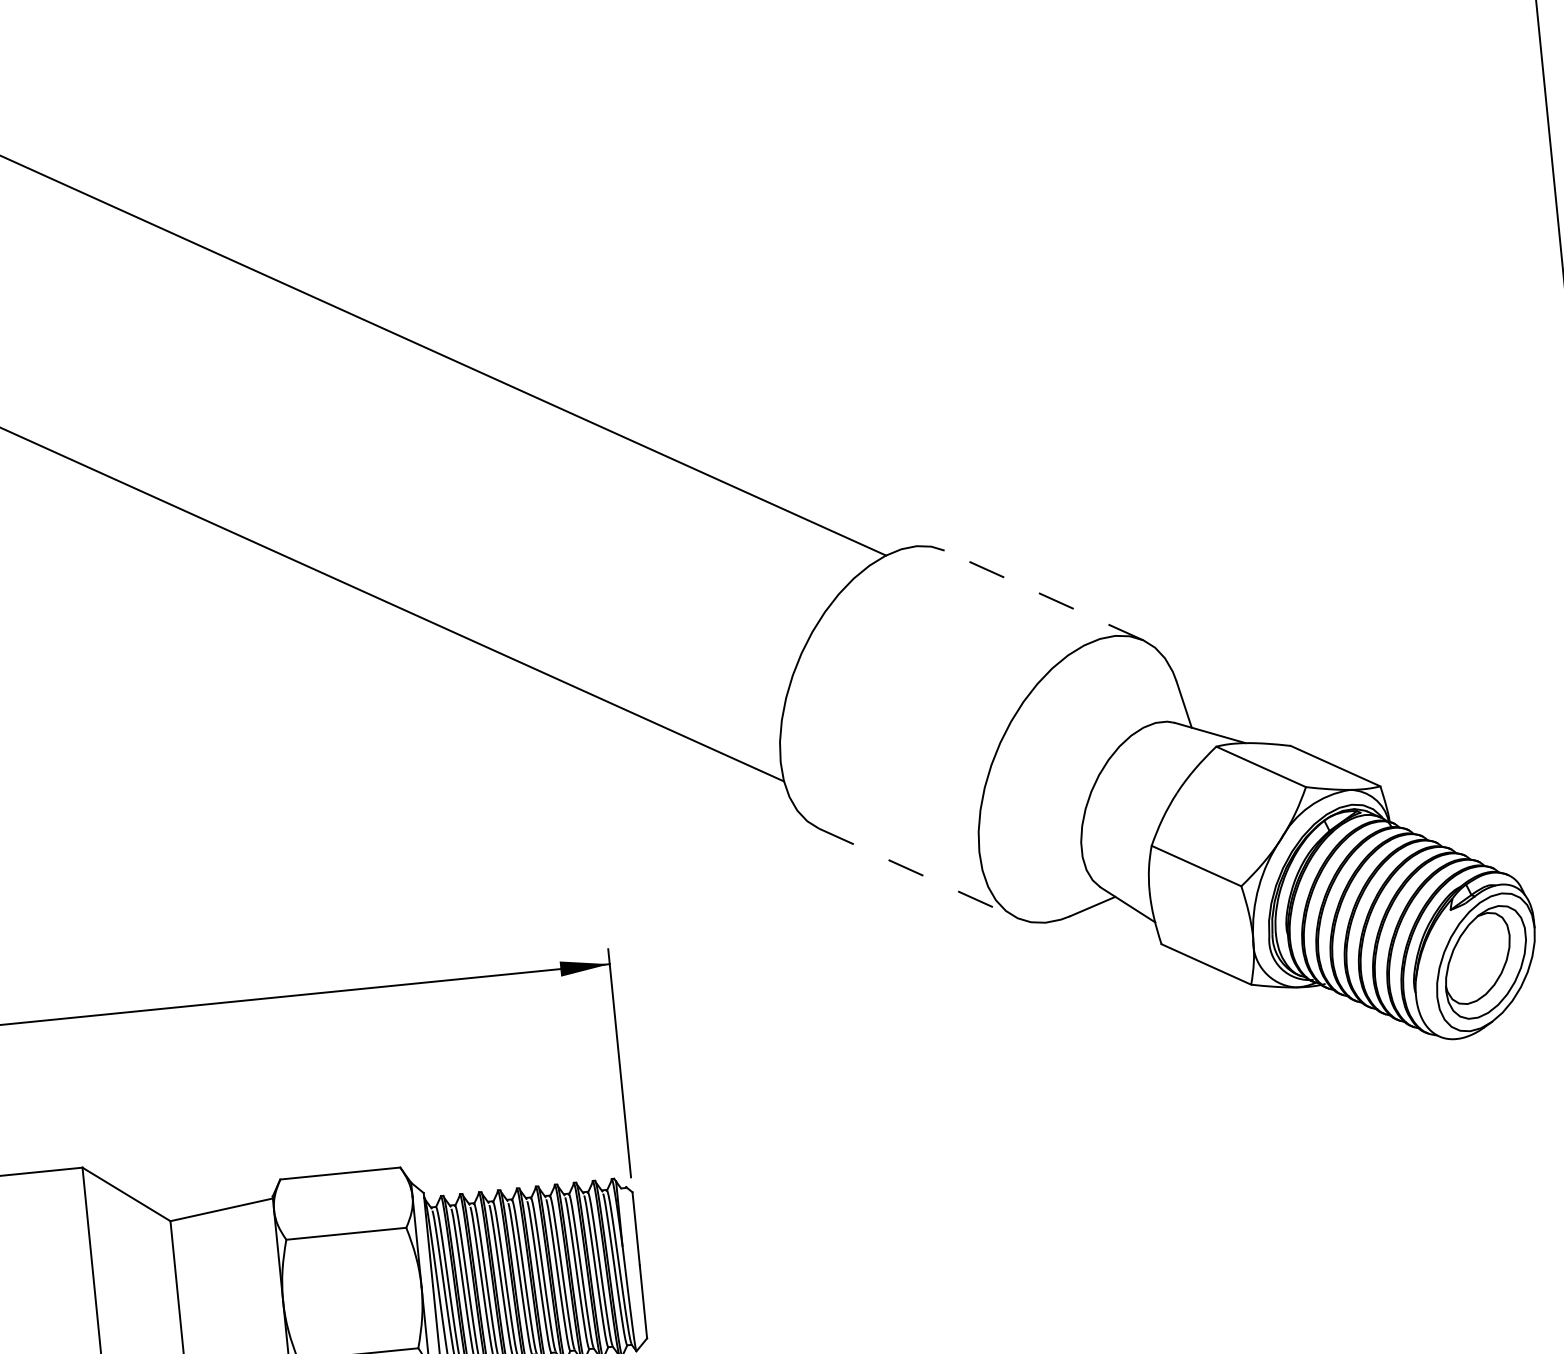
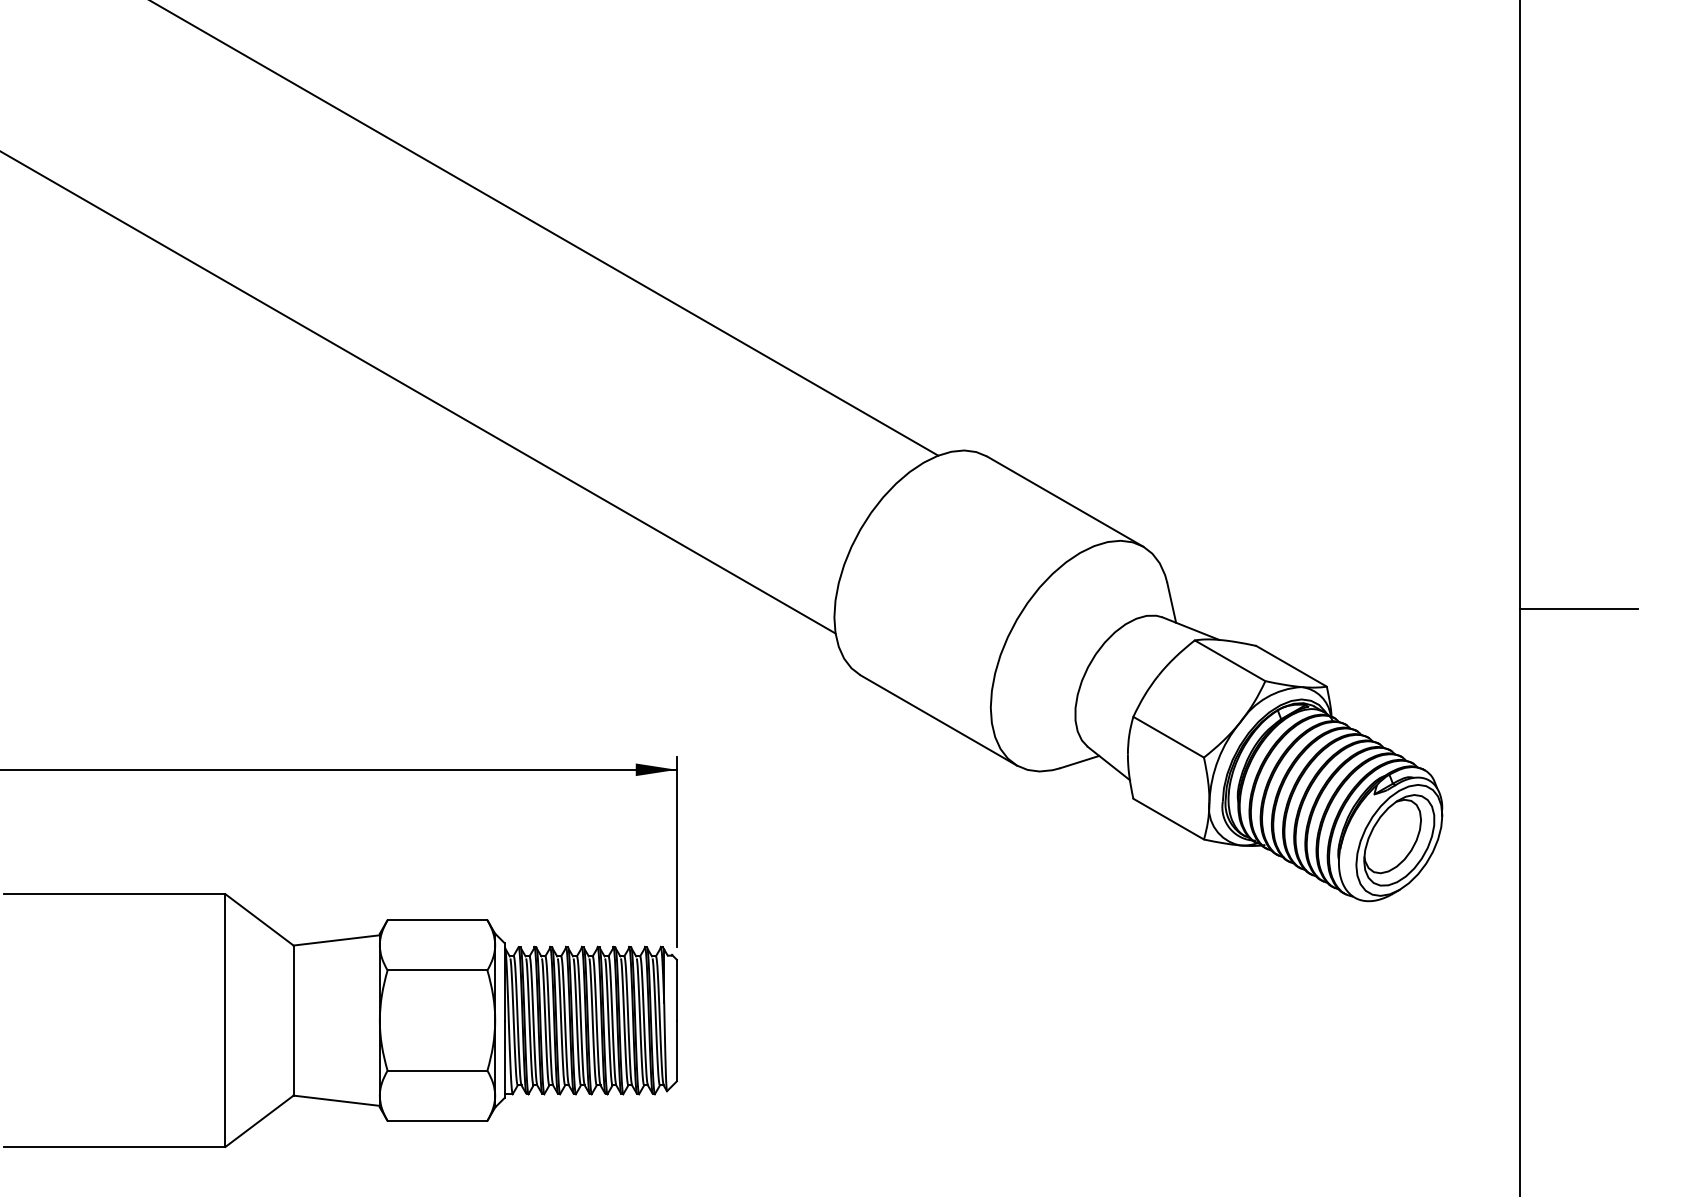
line: (1043, 595) -> (1064, 501), dashed -> solid
line: (919, 873) -> (939, 720), dashed -> solid

